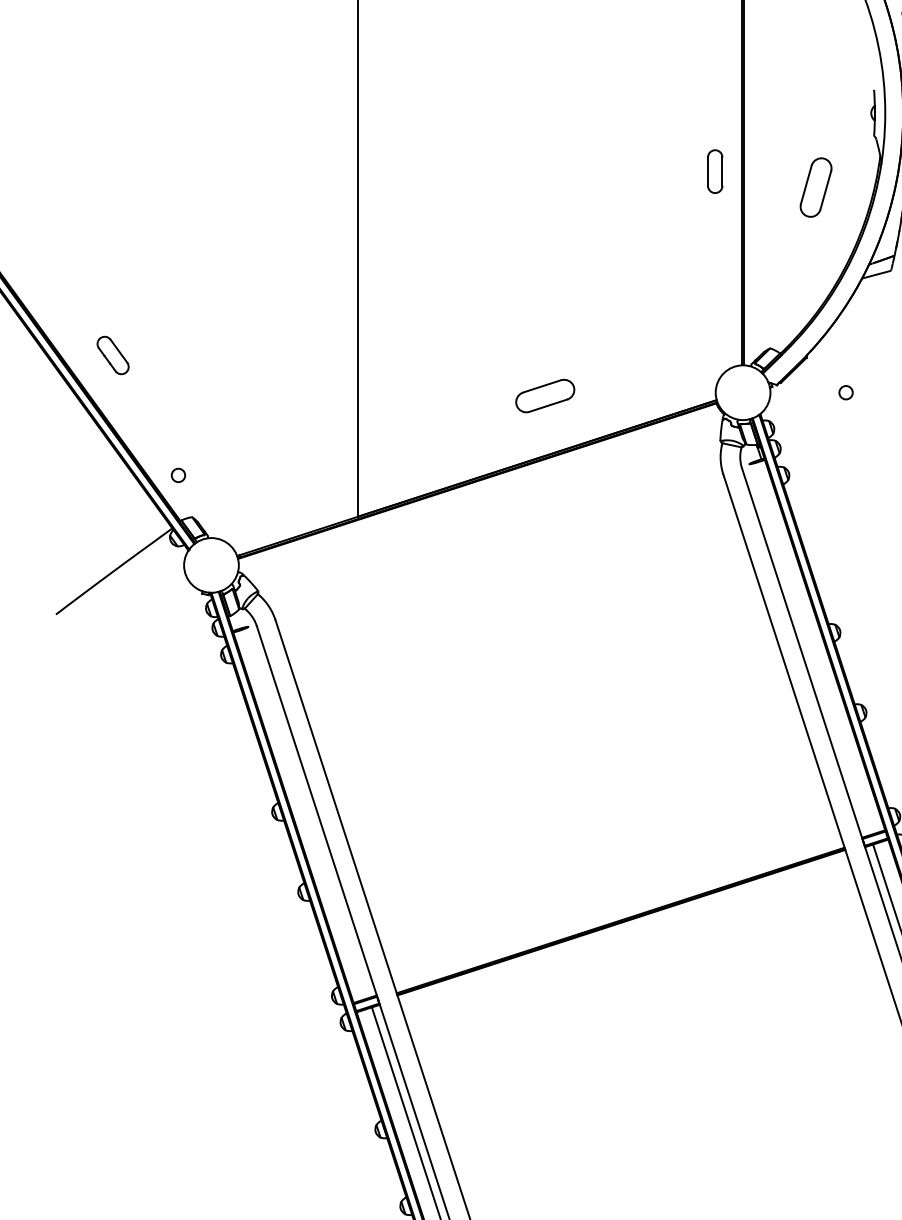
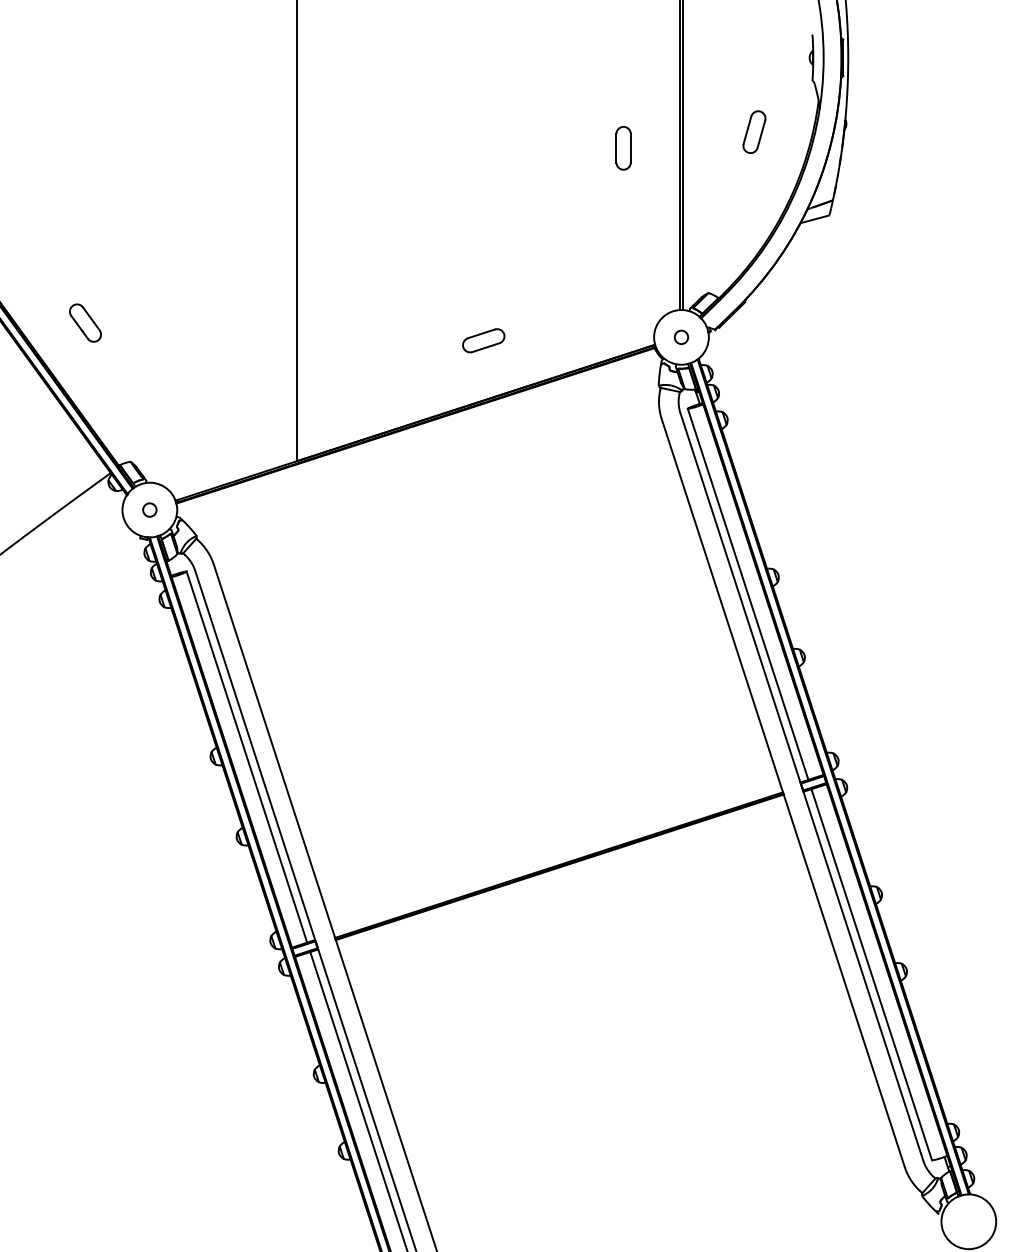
part: (715, 171) -> (623, 148), moved
part: (816, 186) -> (754, 131), size x0.71
part: (113, 354) -> (85, 322), moved
circle: (846, 391) -> (681, 336), moved
part: (545, 395) -> (483, 340), size x0.71
circle: (178, 474) -> (149, 509), moved
line: (809, 648) -> (747, 593), added
line: (308, 811) -> (246, 756), added

